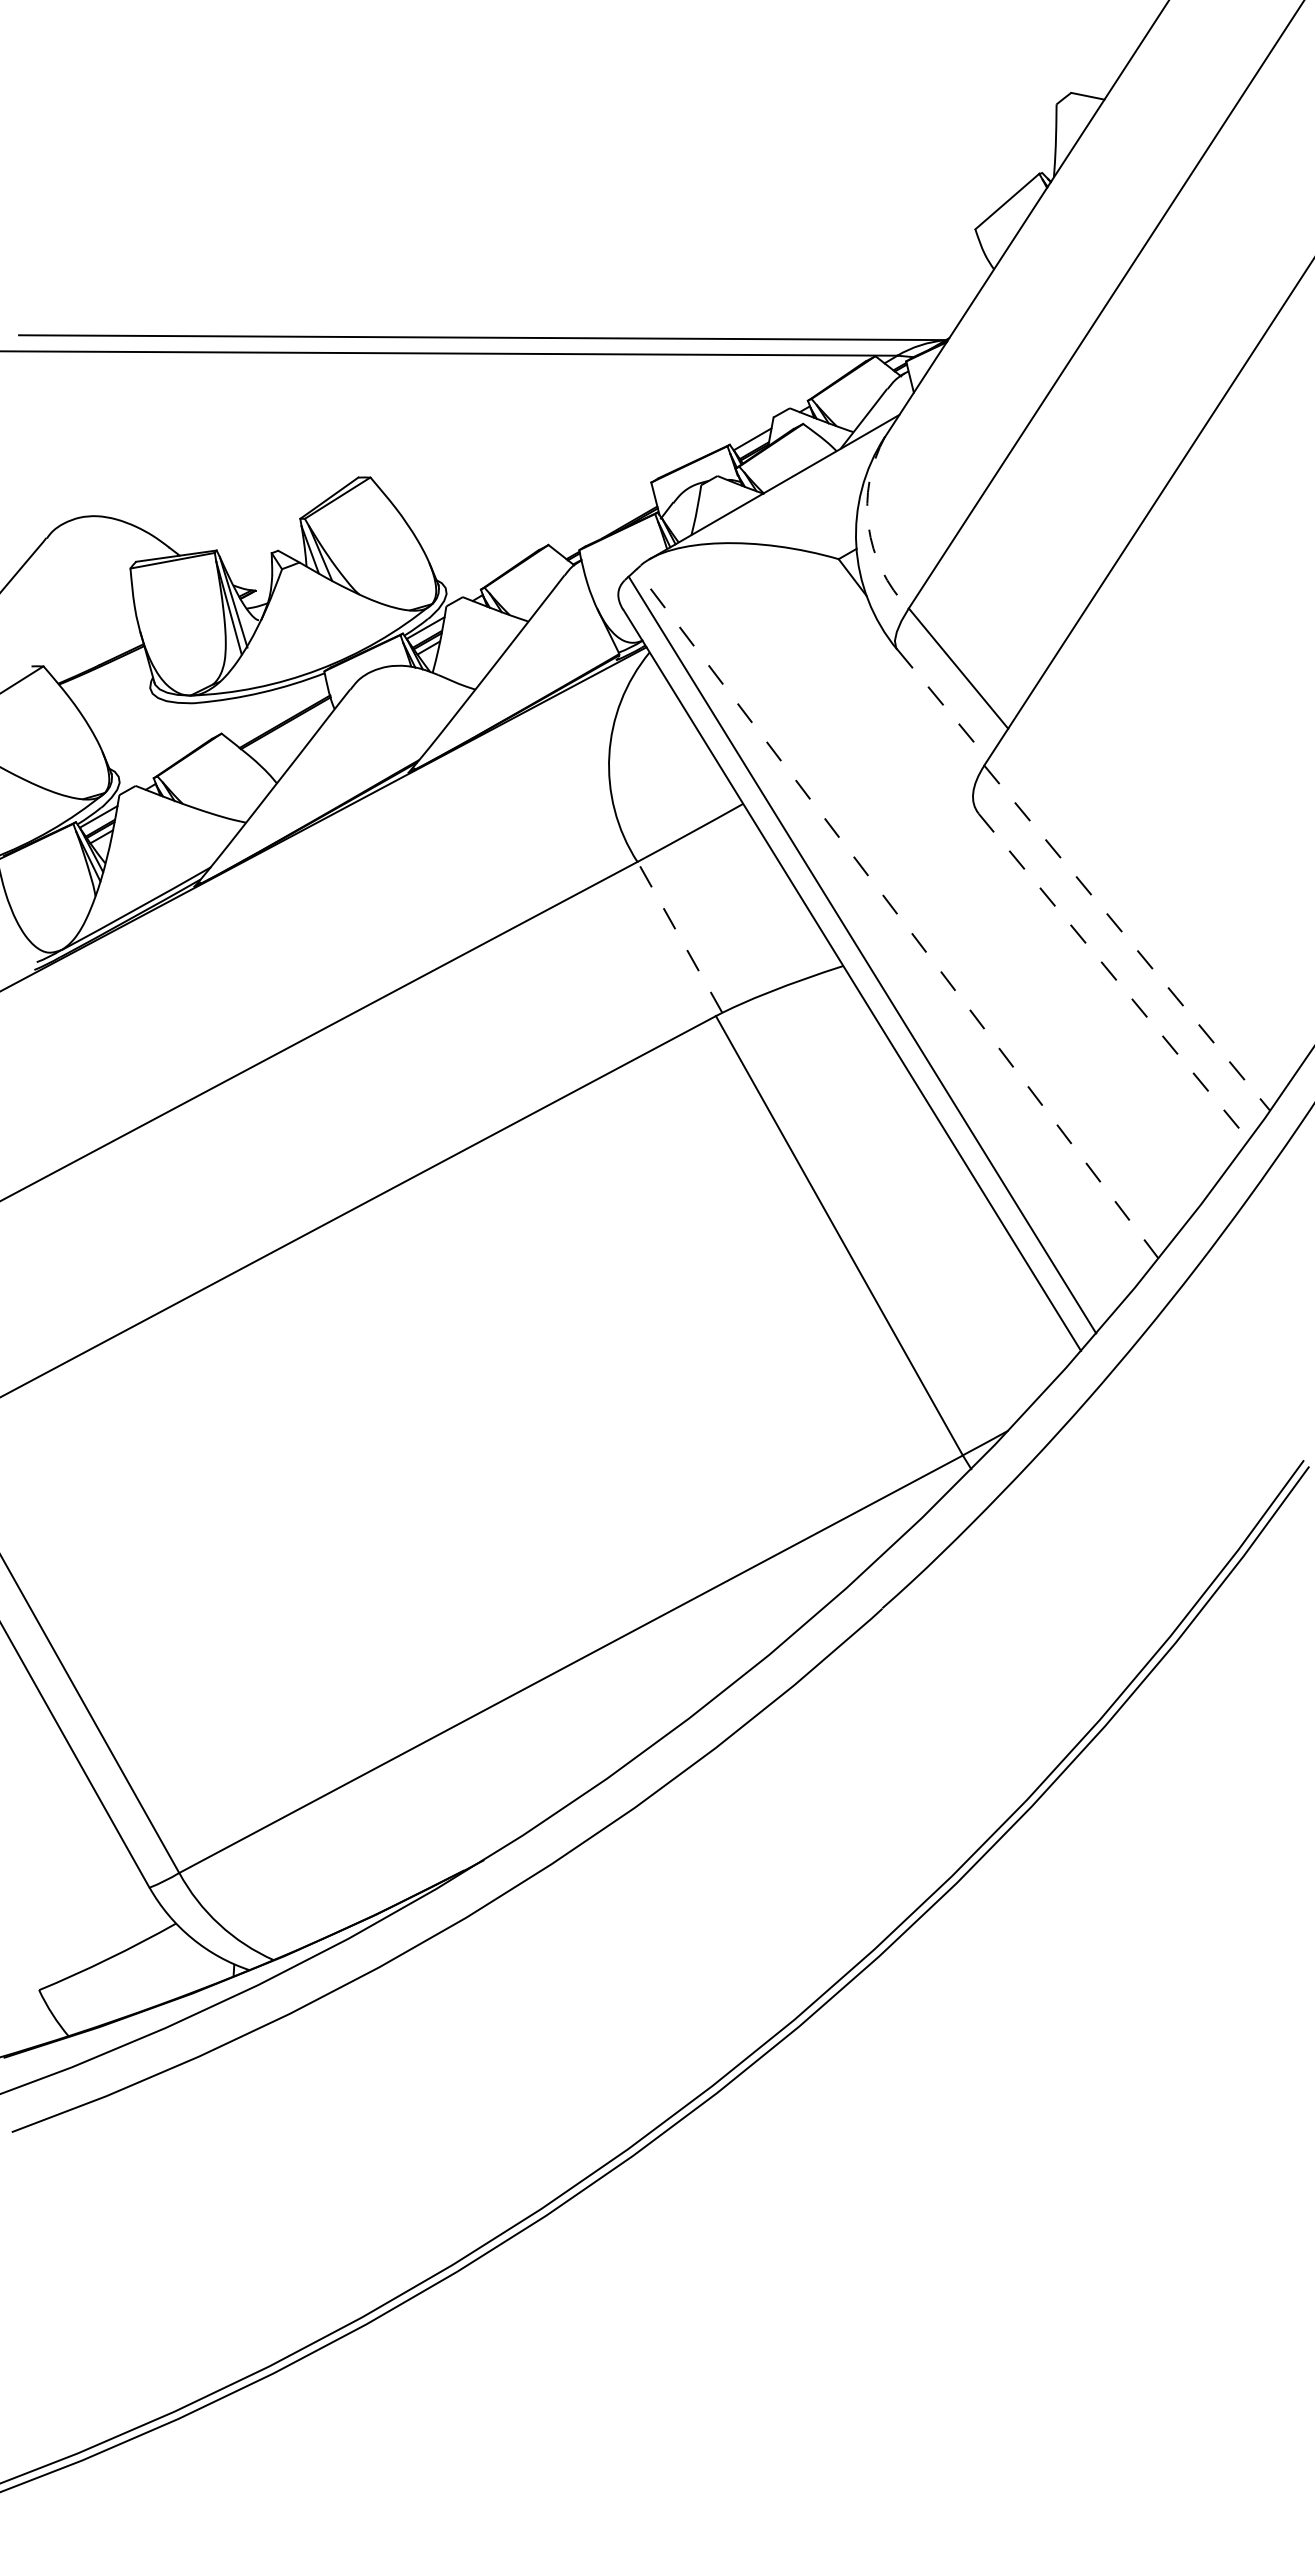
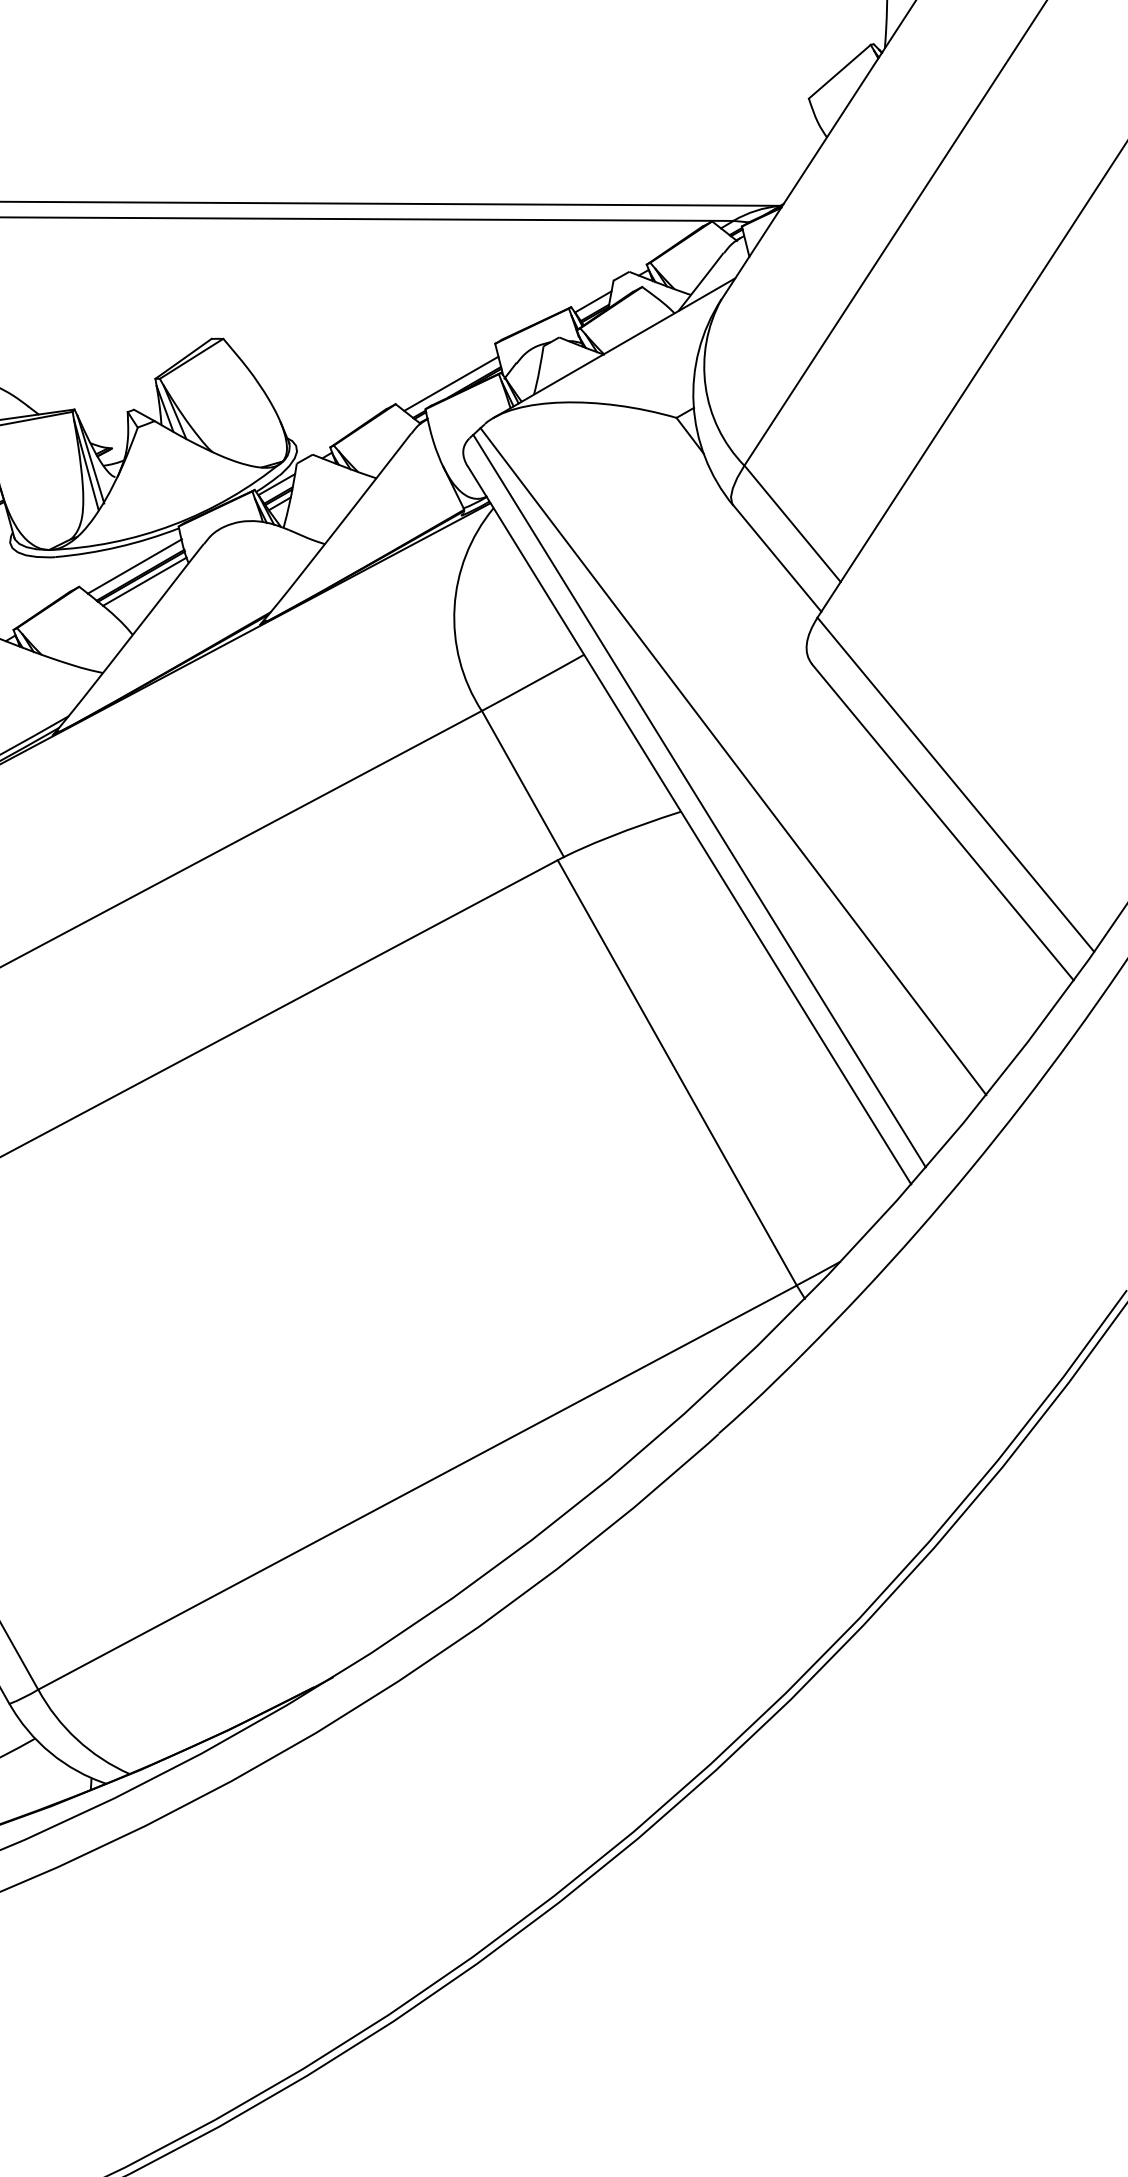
line: (605, 523) -> (450, 383), added
arc: (868, 526) -> (705, 386), dashed -> solid
line: (943, 705) -> (778, 559), dashed -> solid
line: (278, 712) -> (134, 566), added
line: (289, 728) -> (144, 581), added
line: (897, 913) -> (733, 760), dashed -> solid
line: (680, 937) -> (523, 784), dashed -> solid
line: (1127, 938) -> (956, 785), dashed -> solid
line: (1113, 977) -> (942, 822), dashed -> solid

